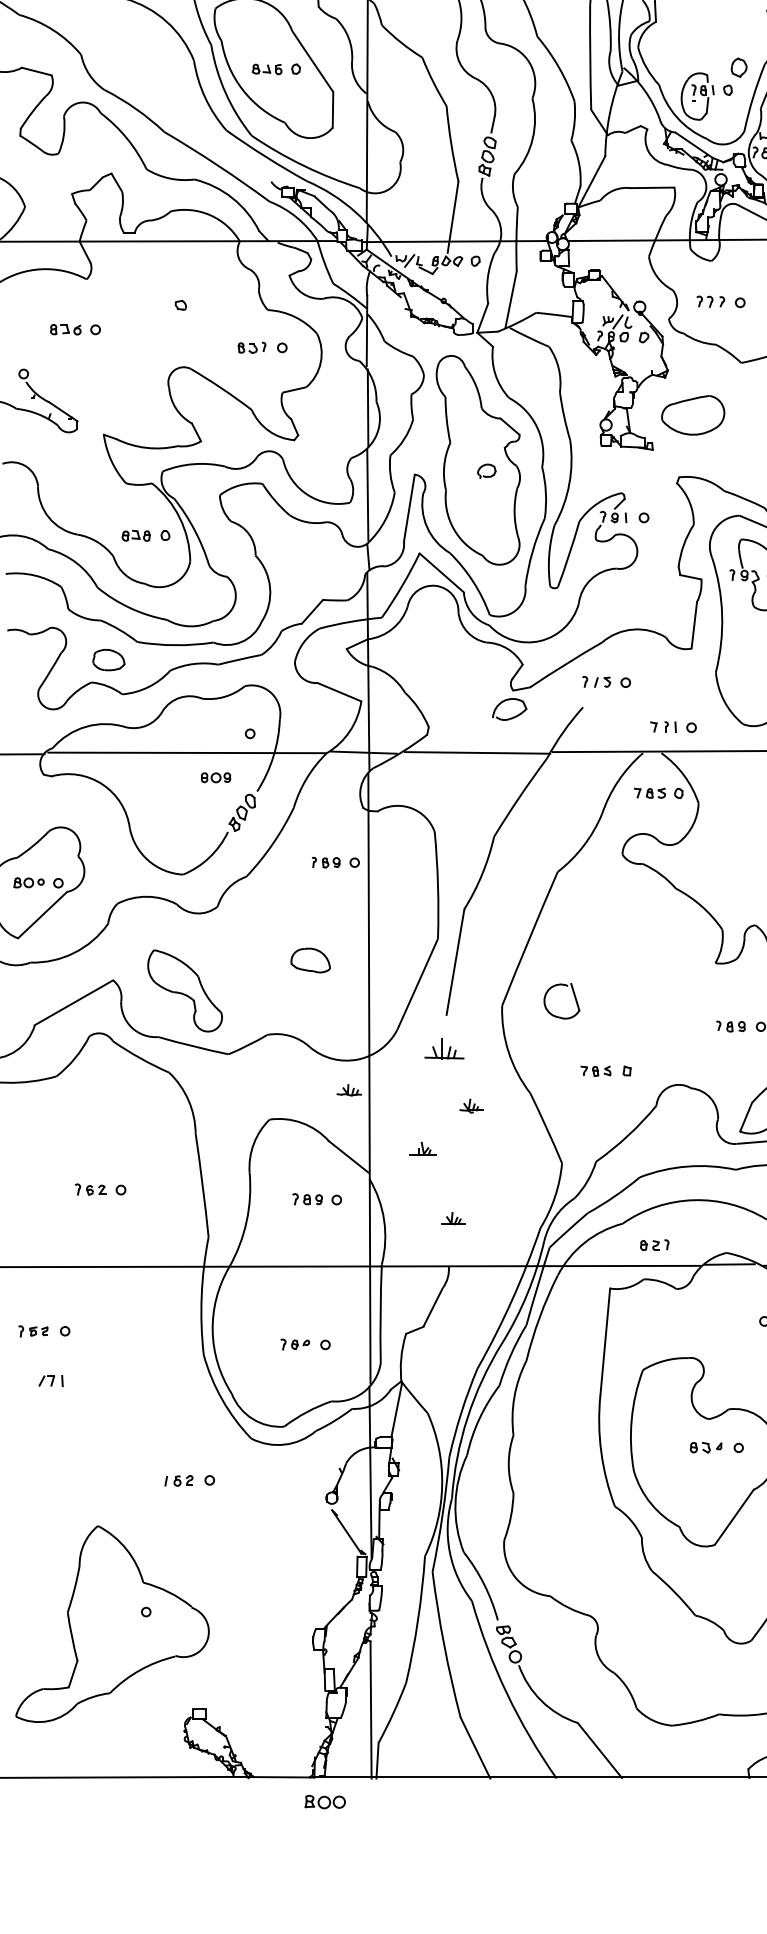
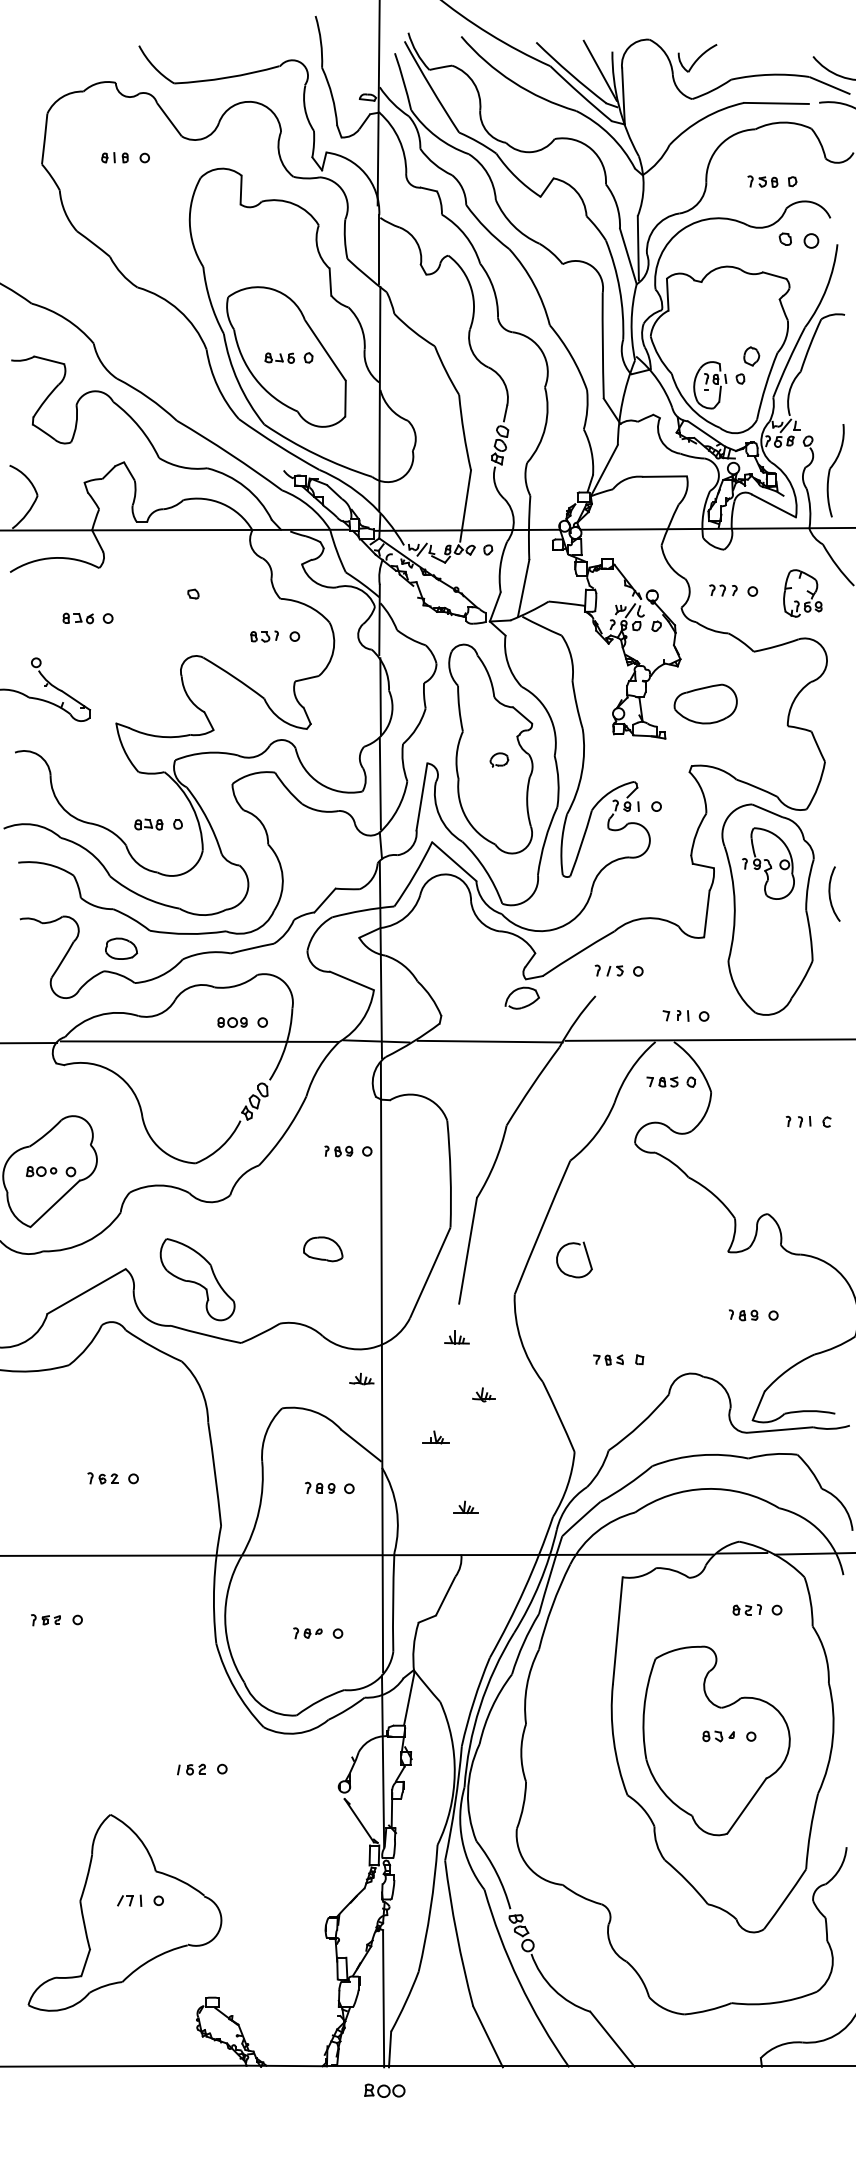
part: (215, 777) -> (232, 1022), moved
part: (573, 996) -> (586, 1255), moved
part: (443, 1048) -> (456, 1337), size x0.62
part: (653, 1244) -> (746, 1609), moved
part: (50, 1380) -> (129, 1900), moved
part: (324, 1801) -> (384, 2090), moved

